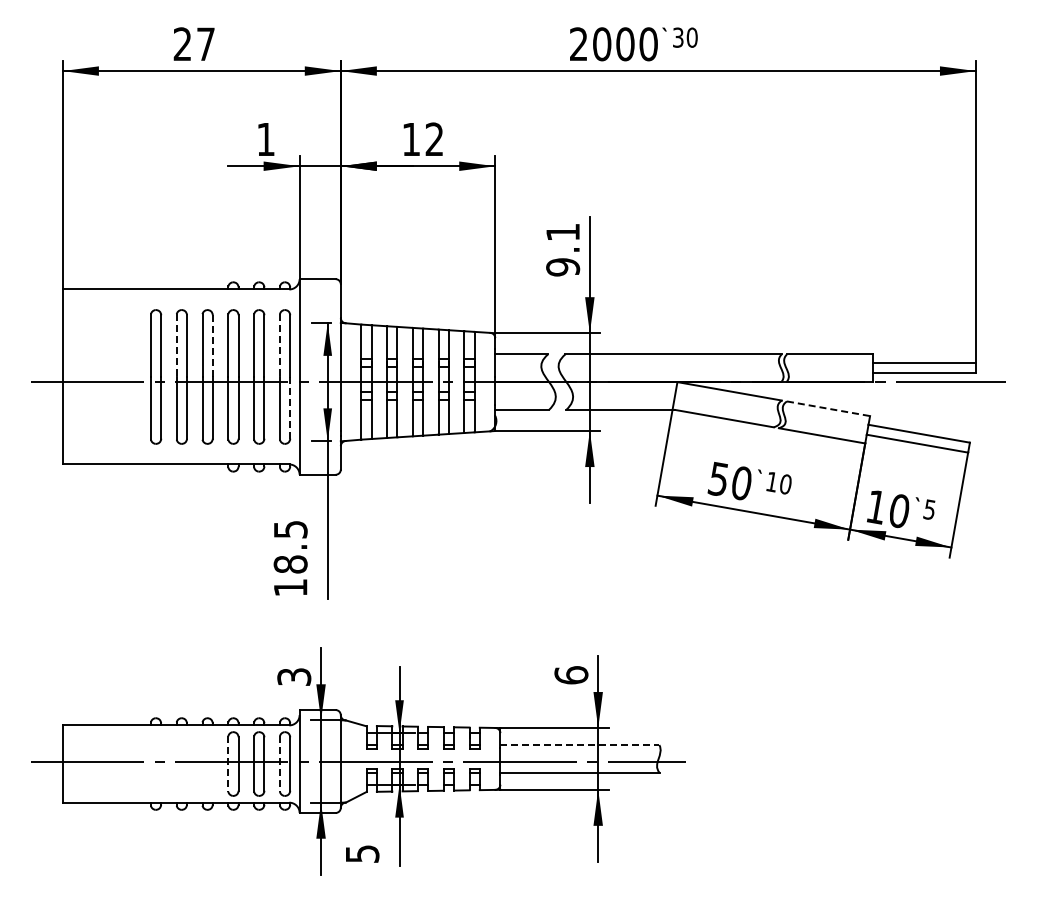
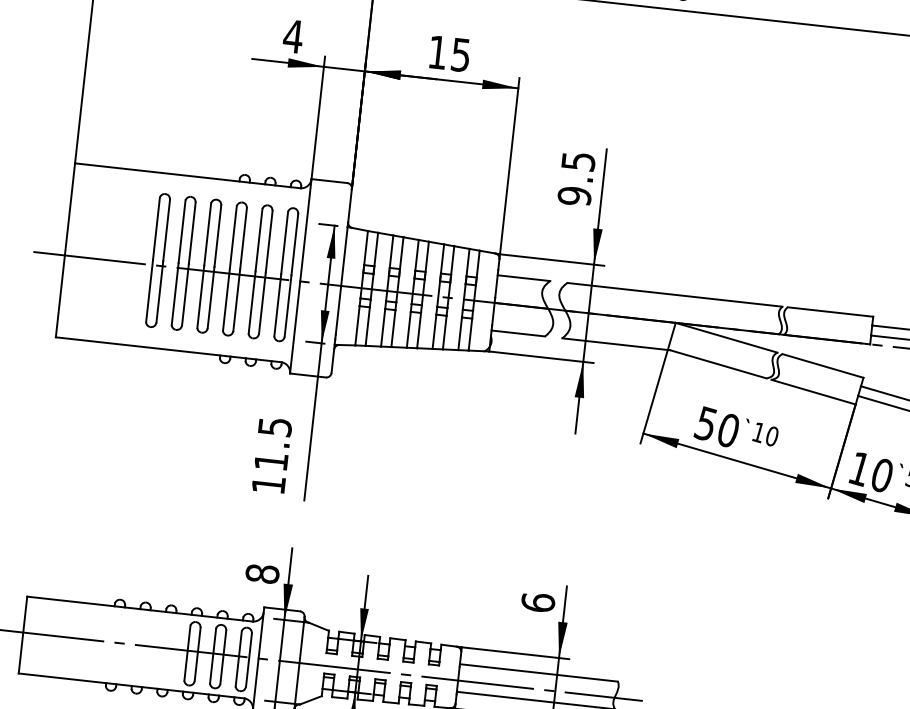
text: (265, 139) -> (292, 36), 1 -> 4
text: (434, 139) -> (460, 55), 12 -> 15
text: (563, 232) -> (578, 161), 9.1 -> 9.5
line: (176, 346) -> (181, 232), dashed -> solid
line: (212, 346) -> (217, 236), dashed -> solid
line: (279, 346) -> (284, 243), dashed -> solid
line: (290, 407) -> (288, 305), dashed -> solid
line: (829, 408) -> (823, 365), dashed -> solid
text: (290, 564) -> (271, 461), 18.5 -> 11.5
text: (294, 677) -> (262, 574), 3 -> 8
line: (580, 745) -> (539, 673), dashed -> solid
line: (228, 764) -> (187, 653), dashed -> solid
line: (279, 764) -> (238, 659), dashed -> solid

